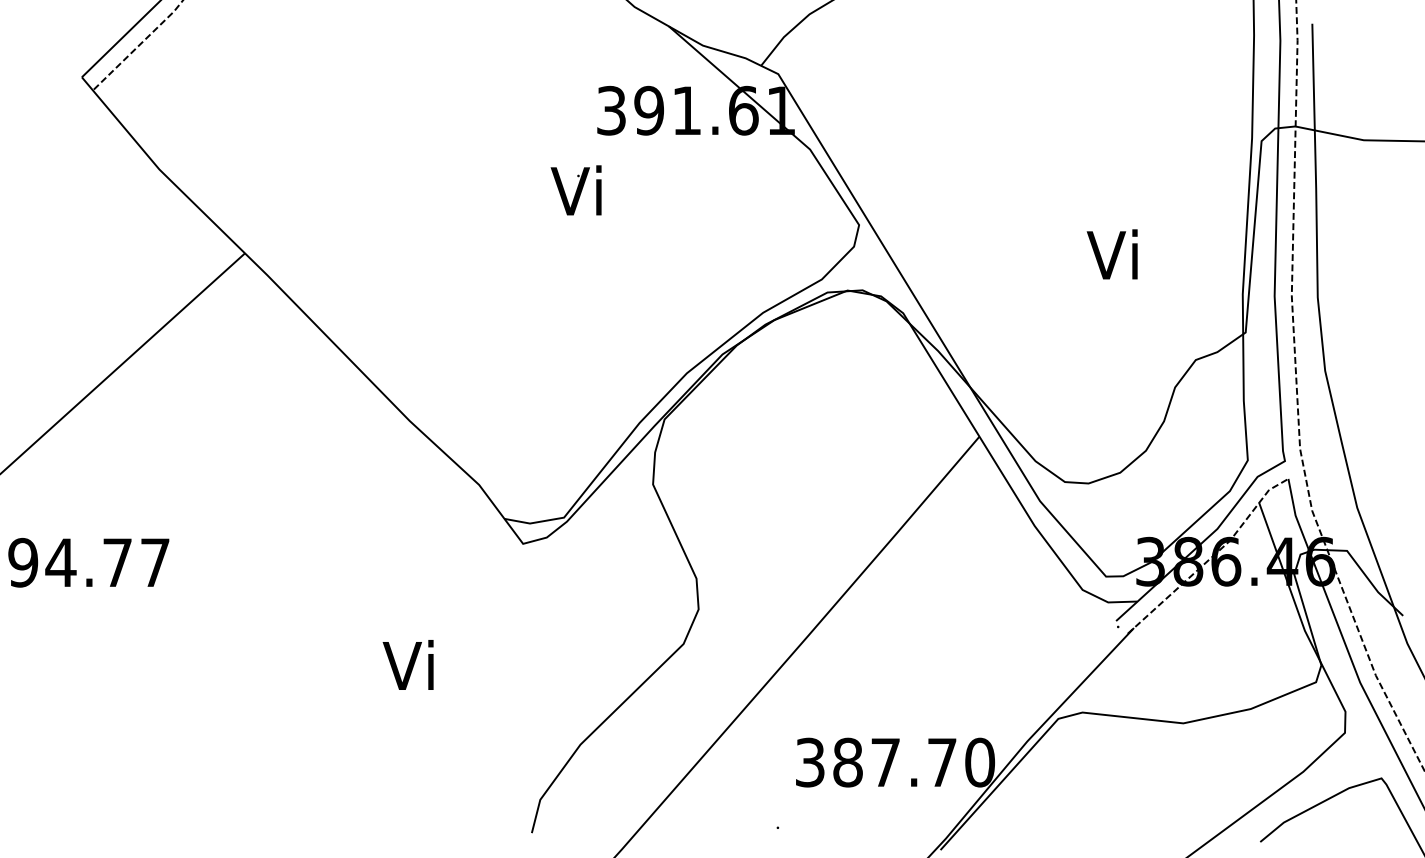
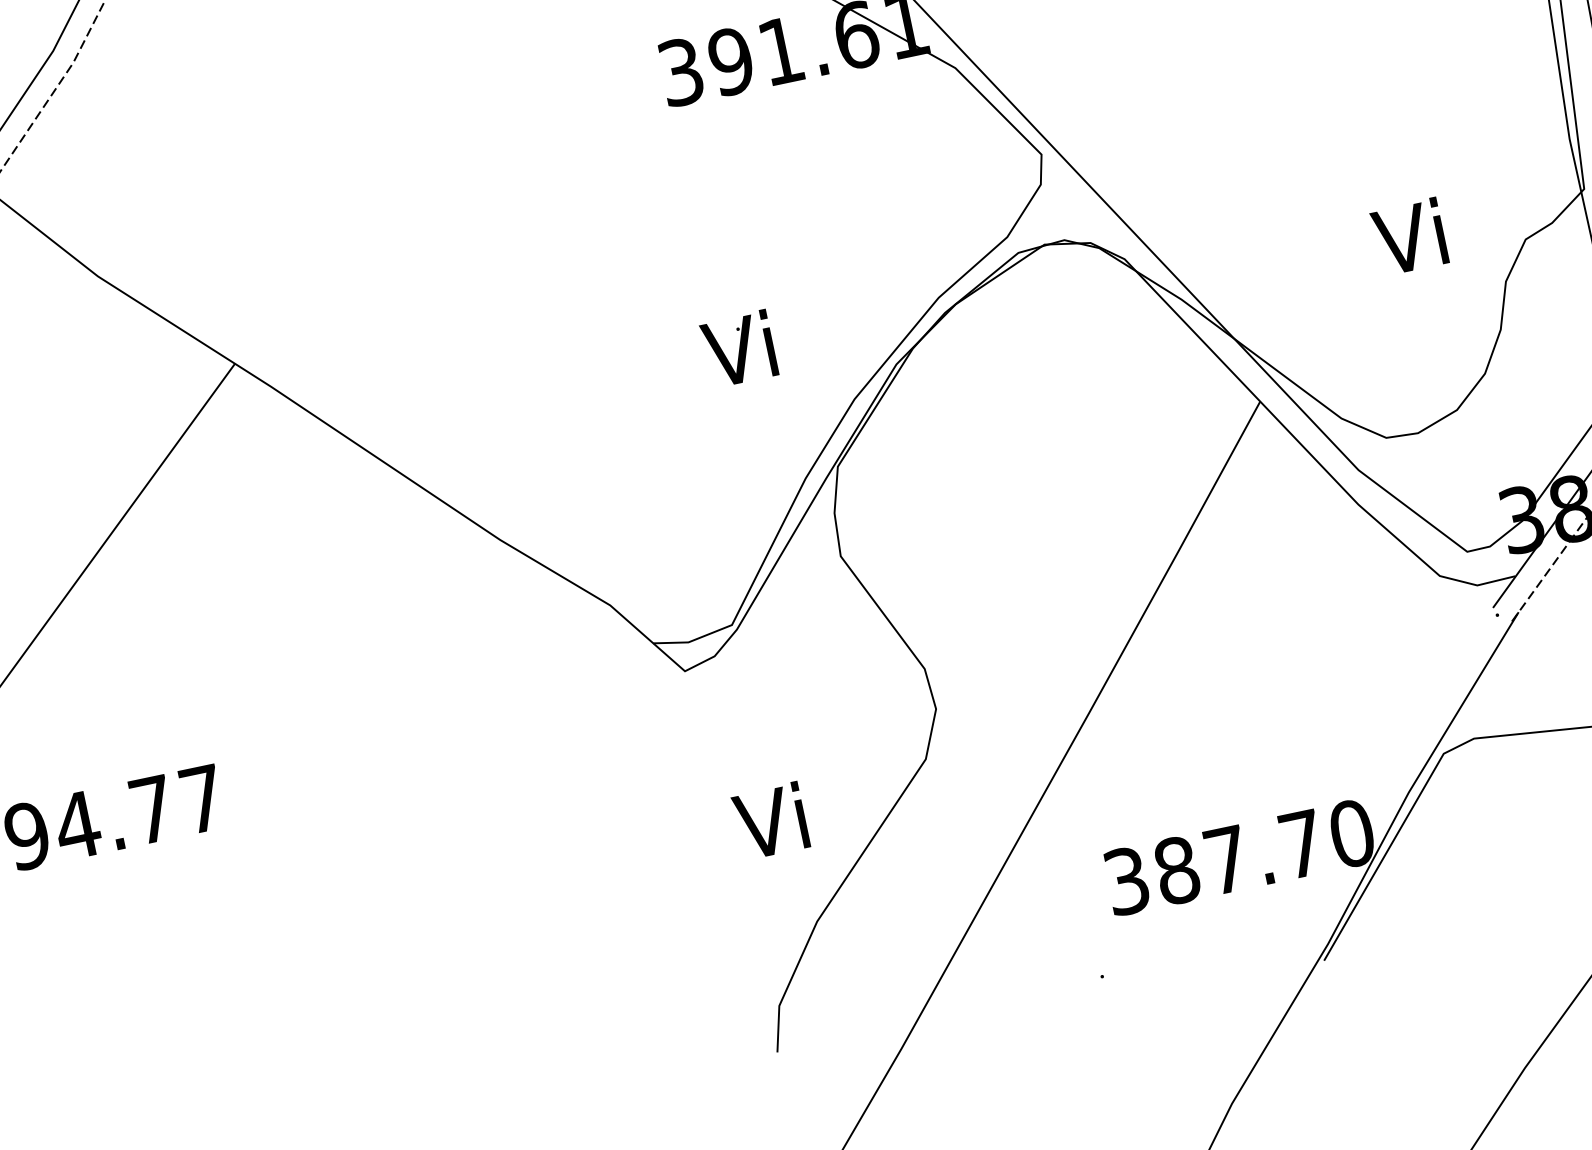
text: (575, 190) -> (738, 349), moved
text: (1111, 254) -> (1408, 237), moved
text: (407, 664) -> (769, 820), moved

